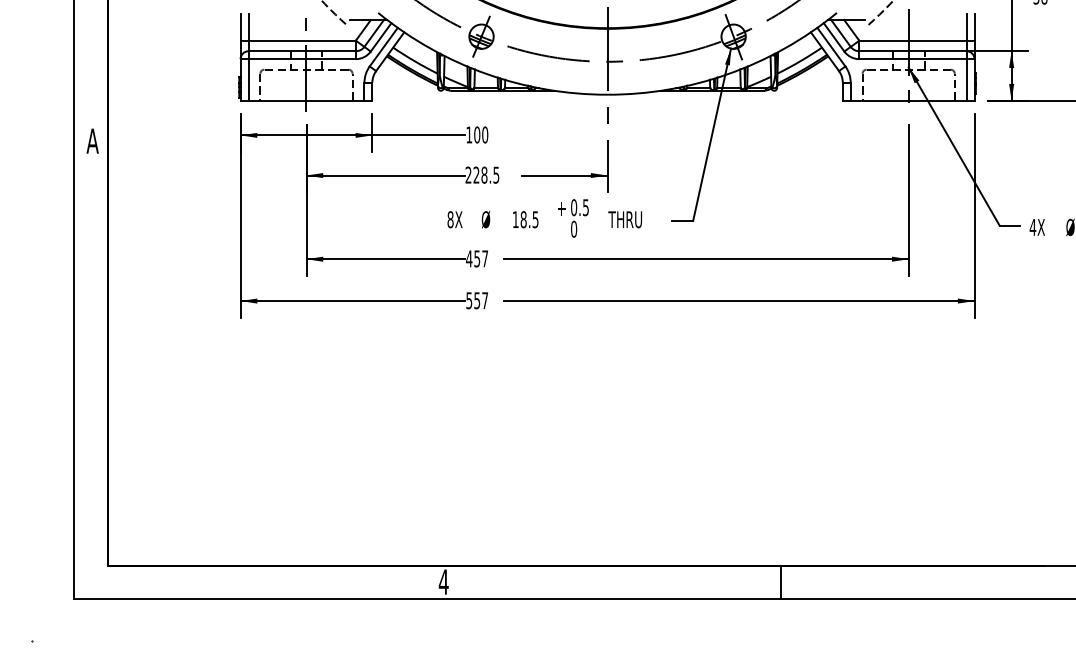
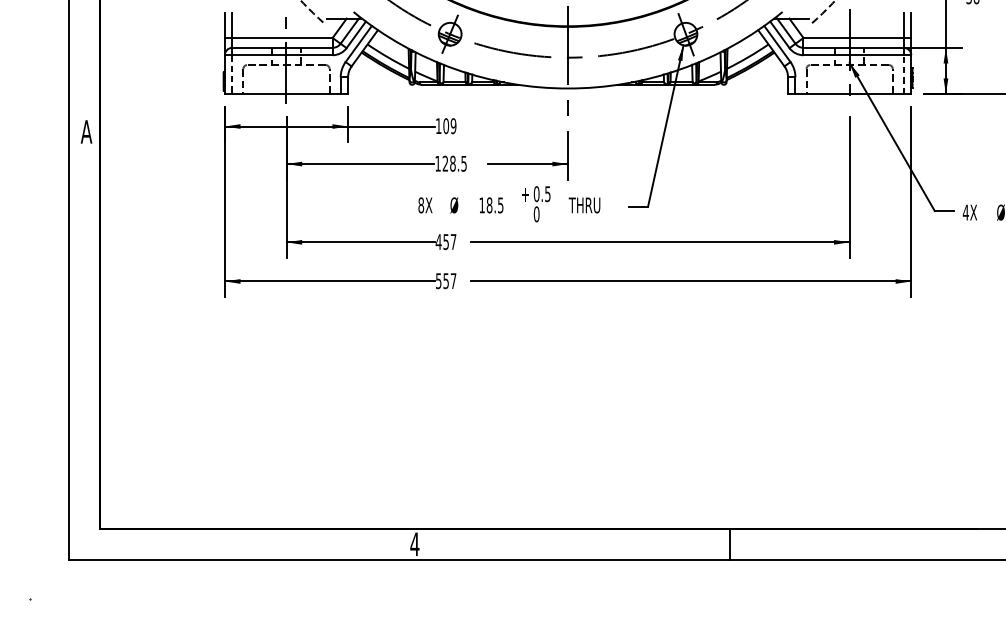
line: (248, 79) -> (232, 74), solid -> dashed
line: (966, 79) -> (903, 74), solid -> dashed
text: (485, 134) -> (453, 125), 100 -> 109
text: (468, 174) -> (438, 163), 228.5 -> 128.5

